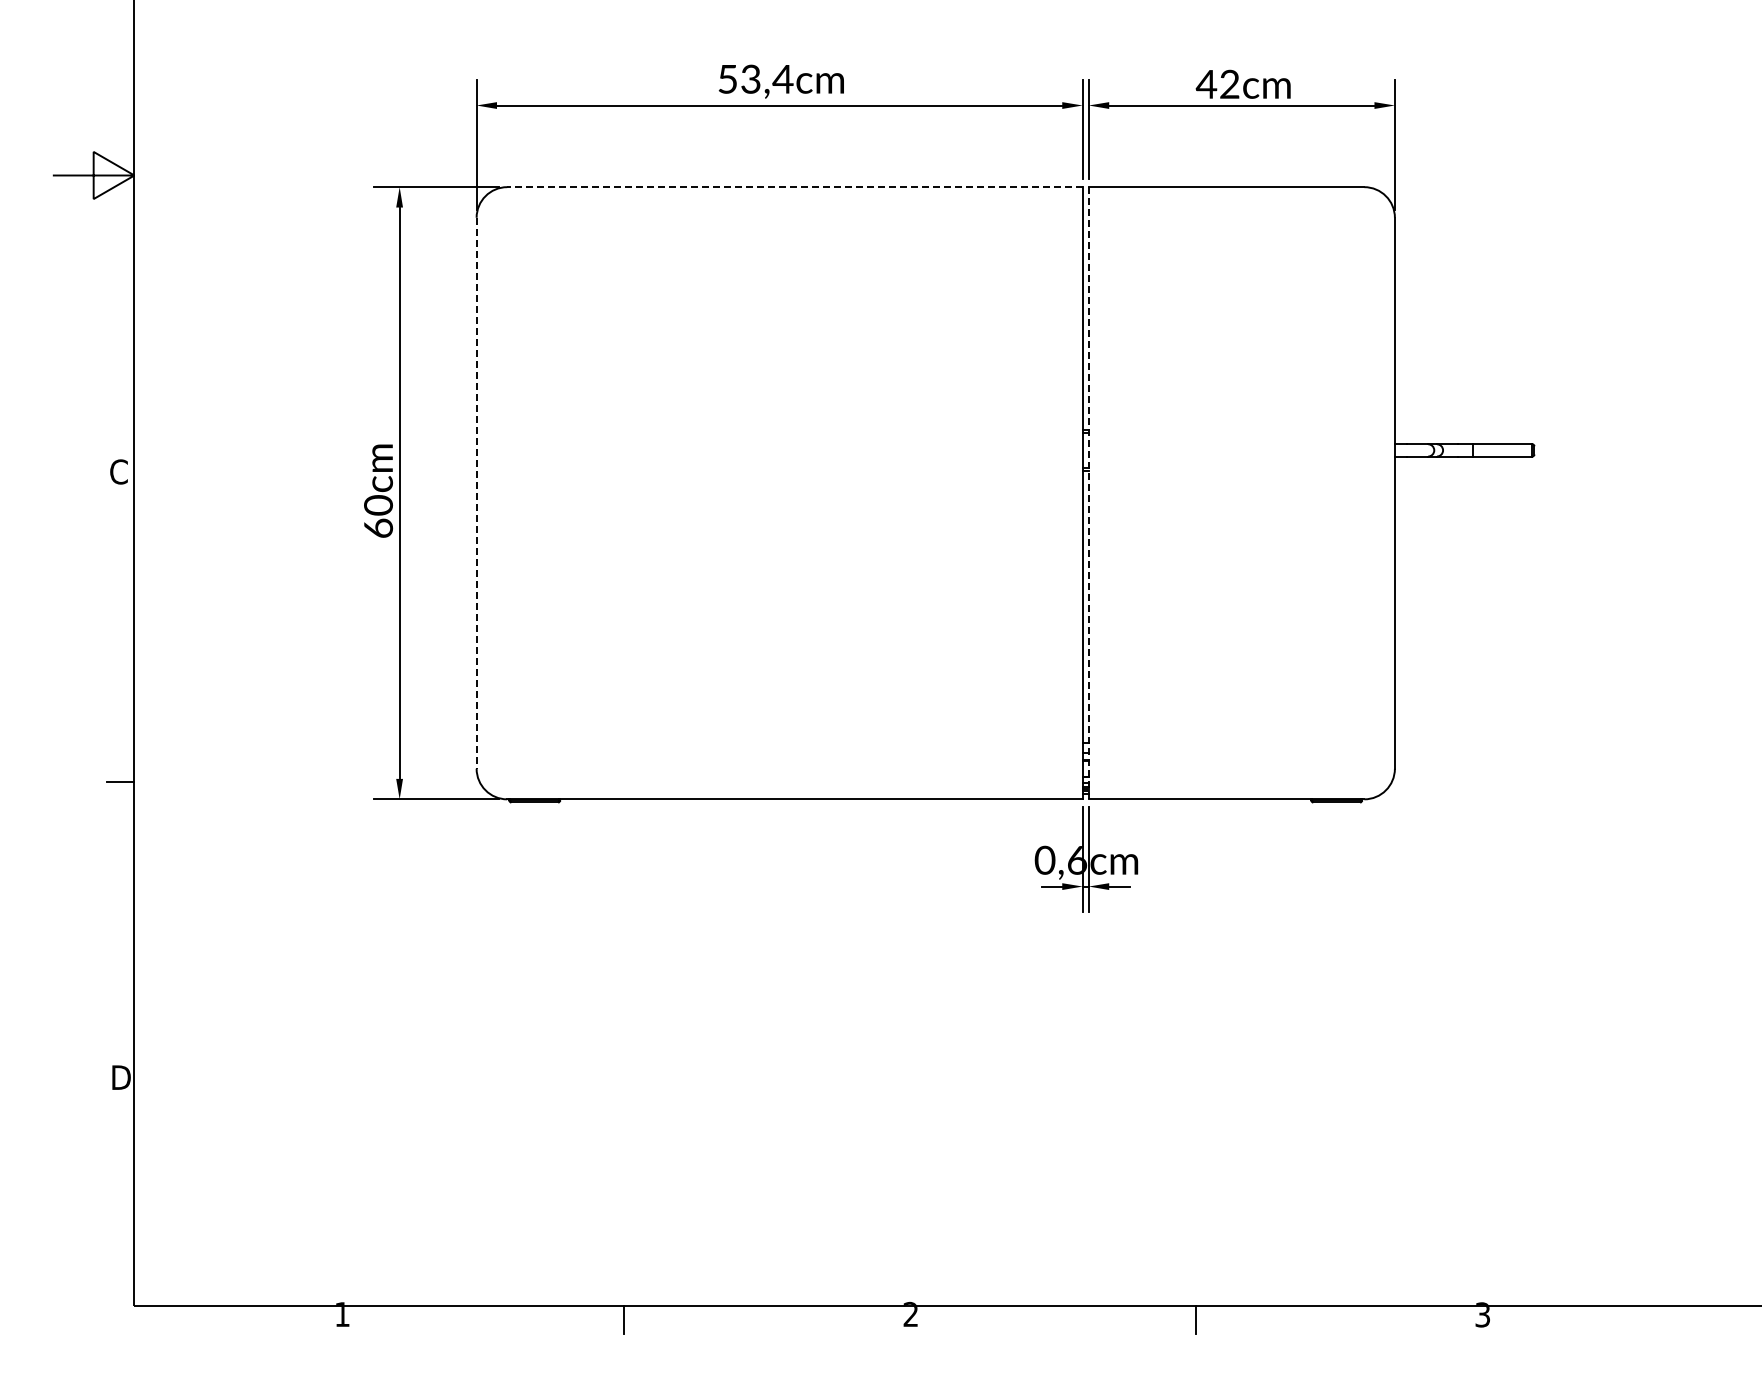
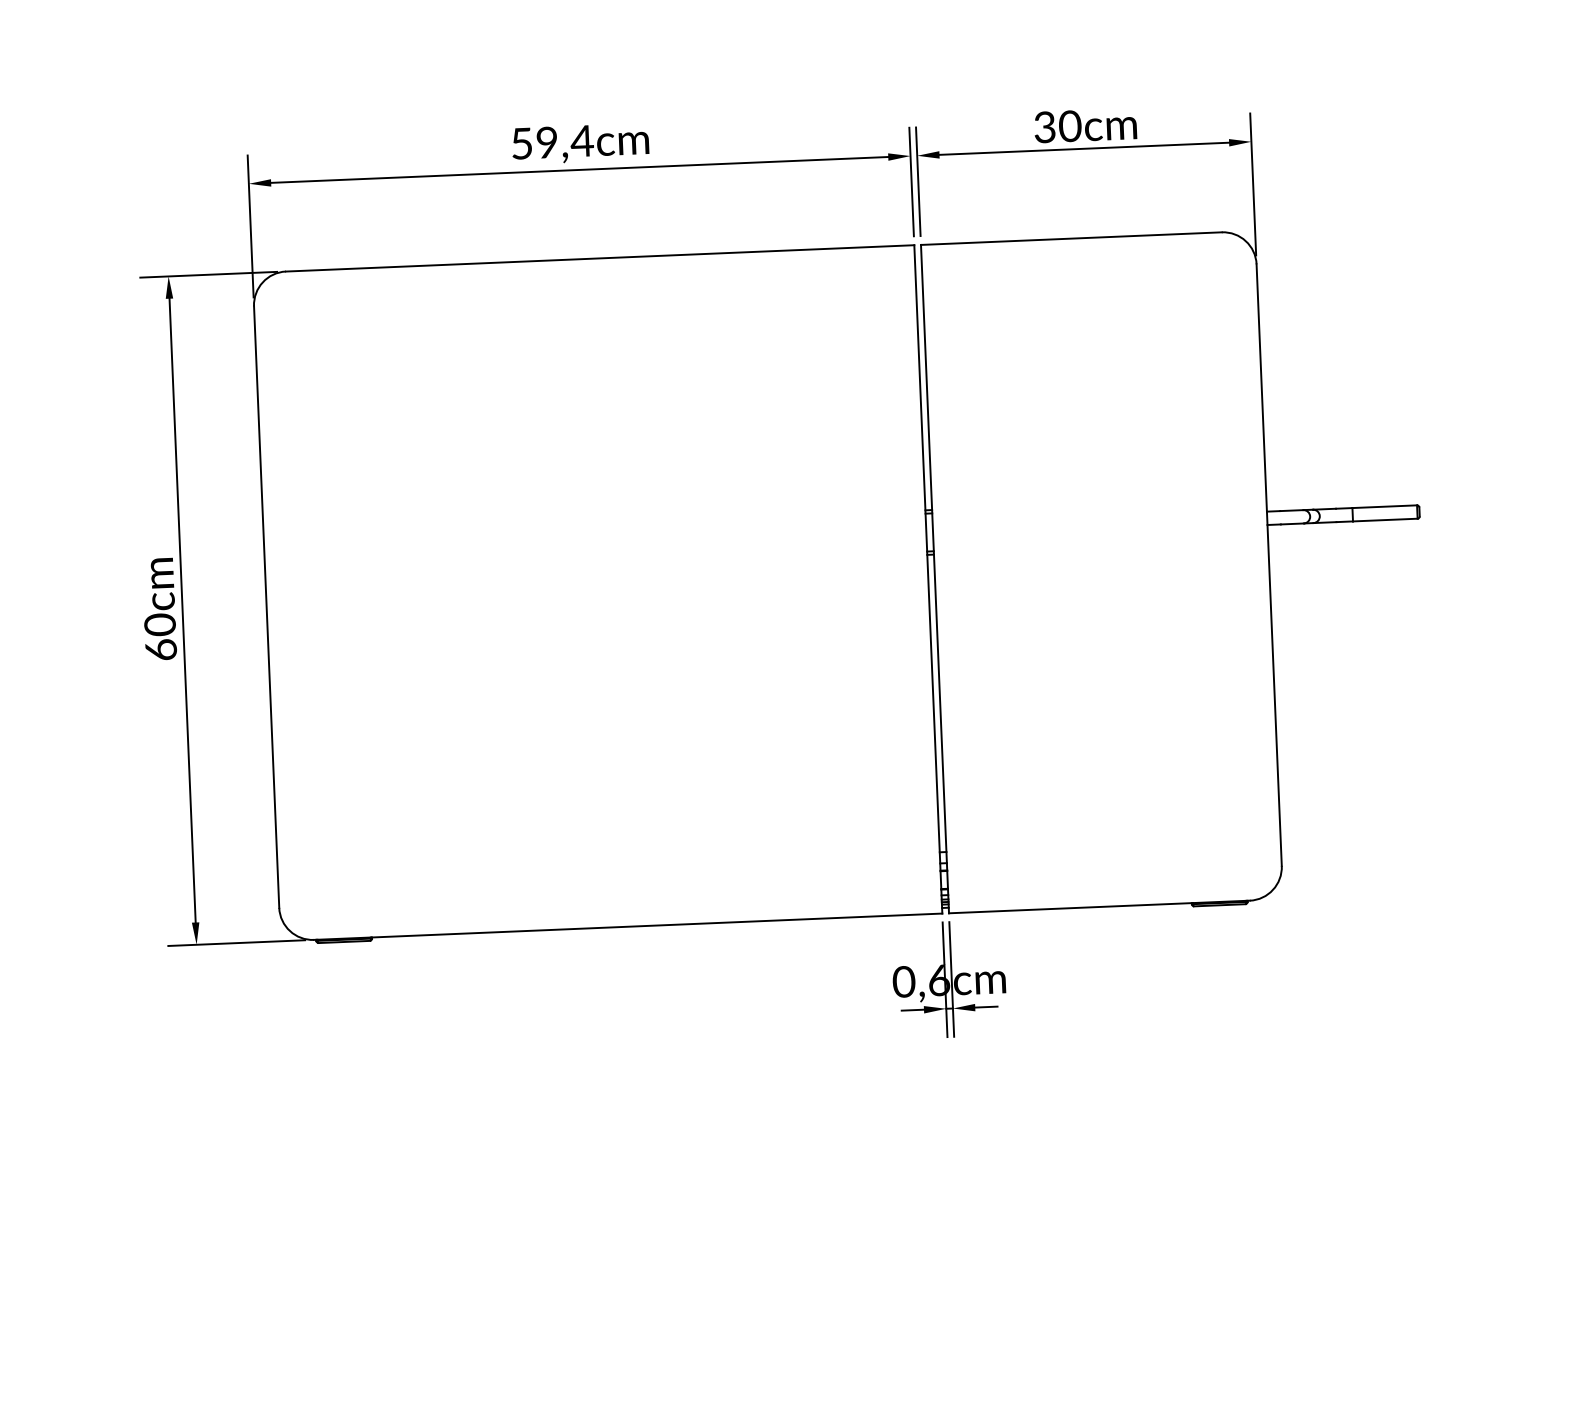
text: (750, 79) -> (546, 142), 53,4cm -> 59,4cm
text: (1217, 83) -> (1056, 125), 42cm -> 30cm
line: (794, 187) -> (599, 258), dashed -> solid
line: (476, 493) -> (266, 607), dashed -> solid
line: (1088, 493) -> (934, 579), dashed -> solid

